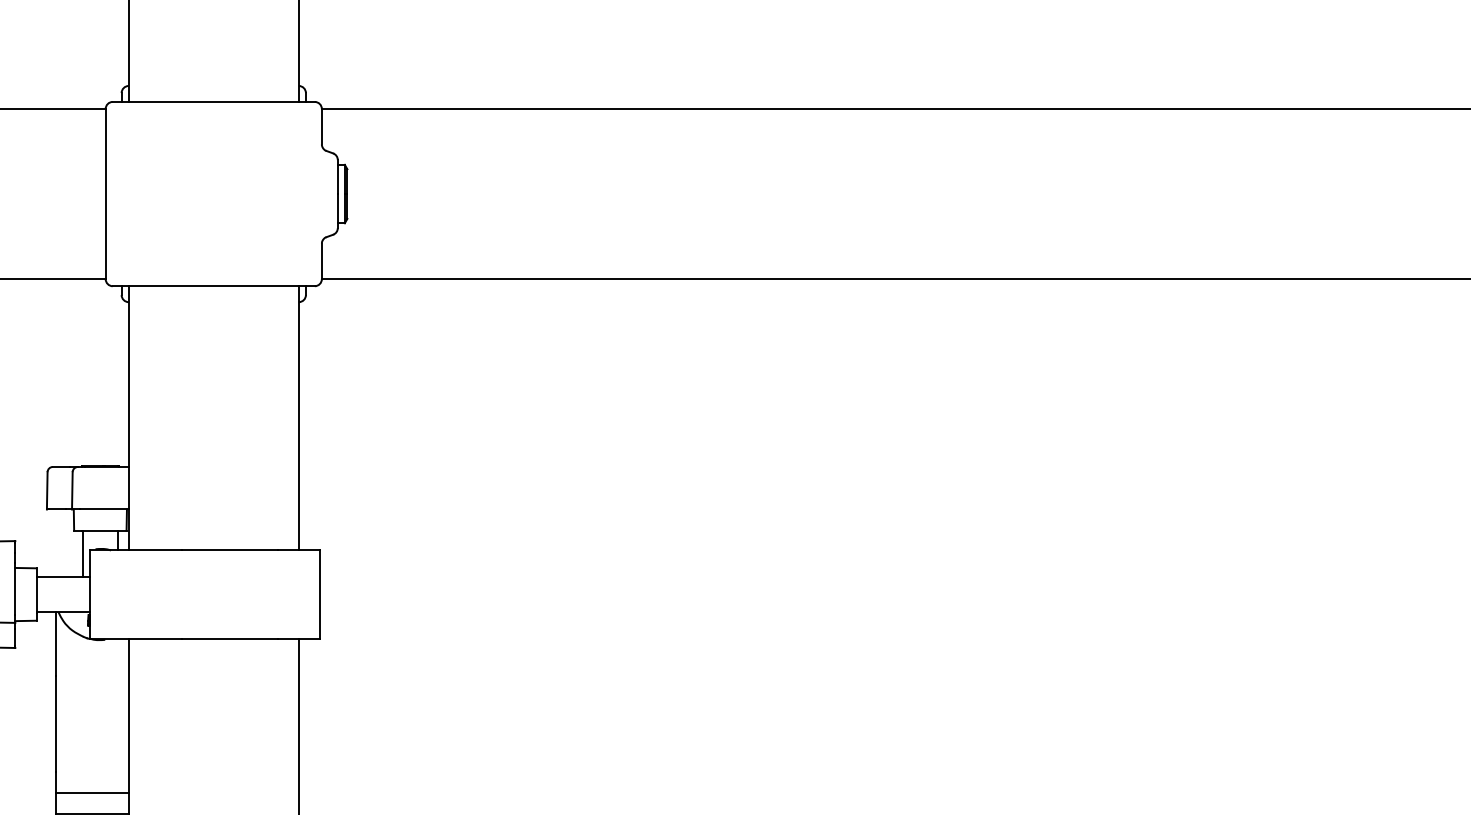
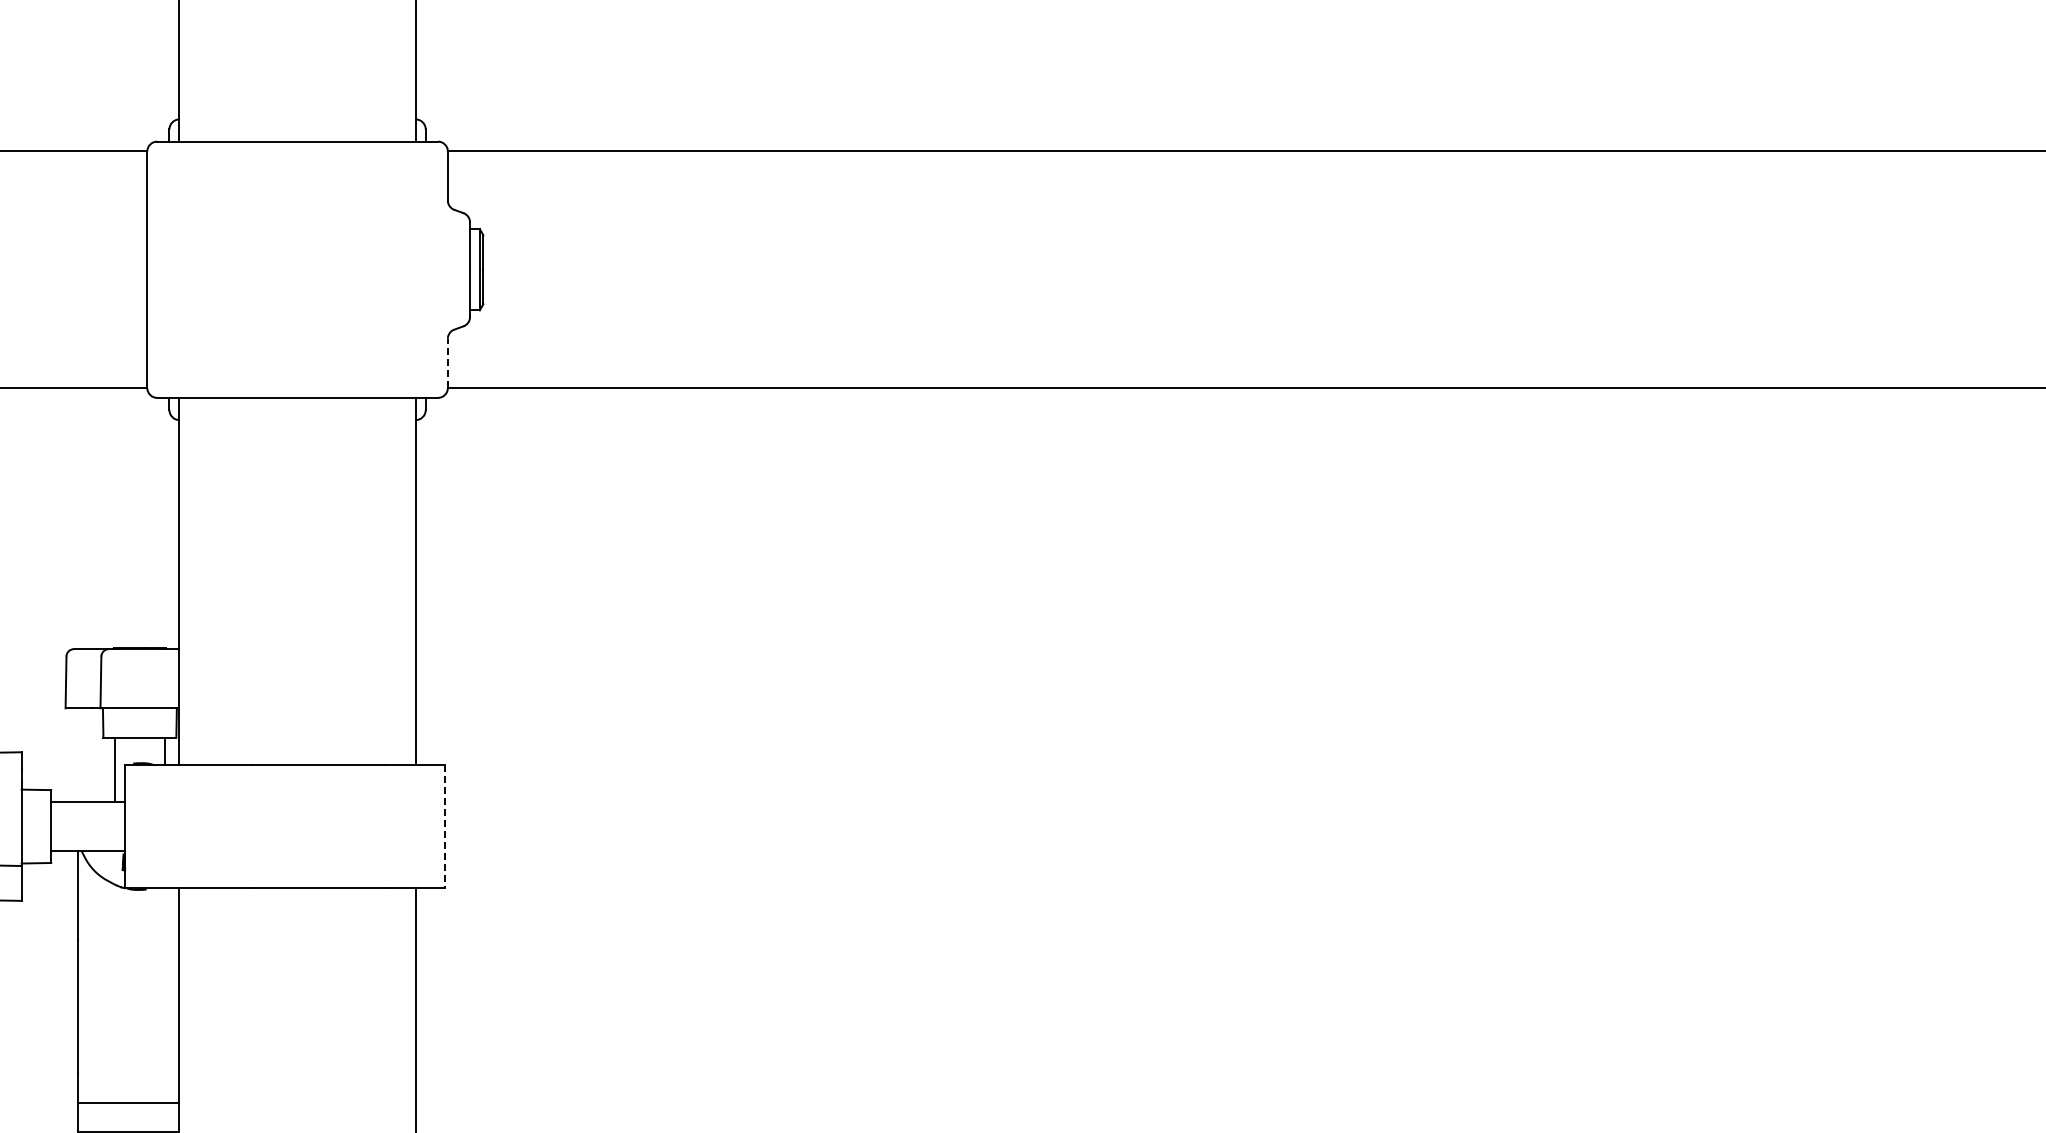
line: (321, 261) -> (447, 363), solid -> dashed
line: (320, 594) -> (445, 826), solid -> dashed

